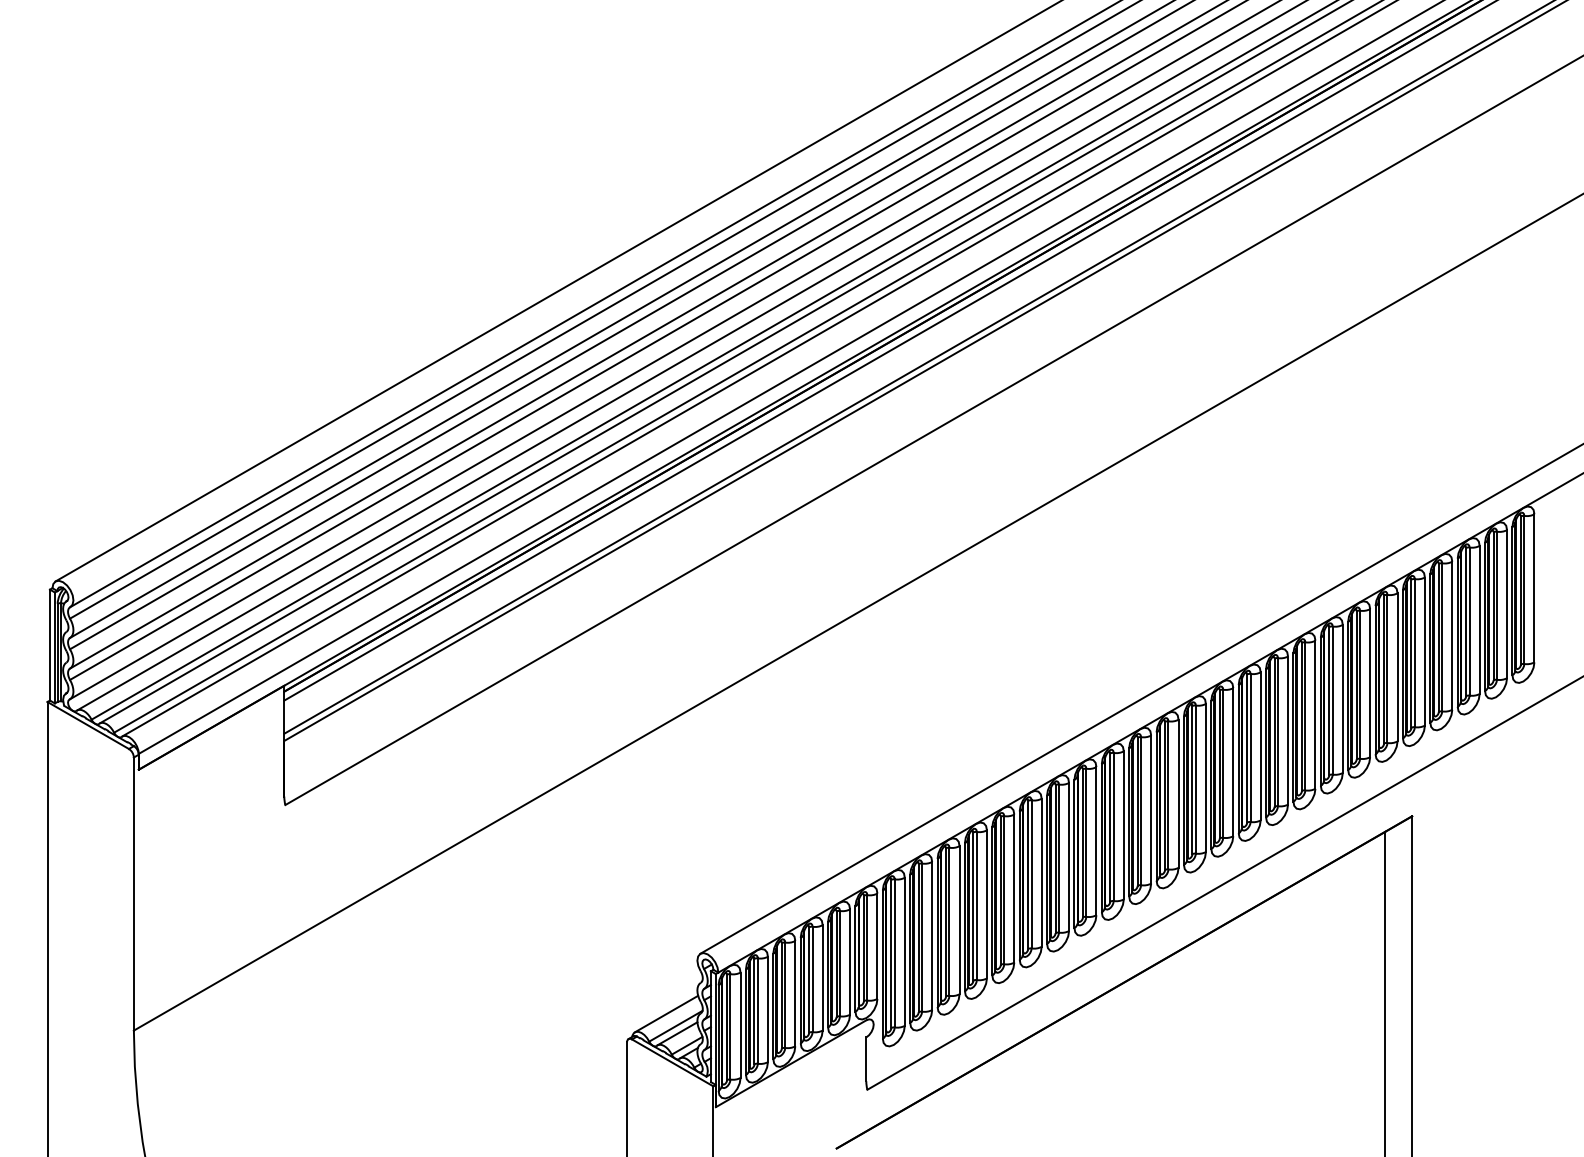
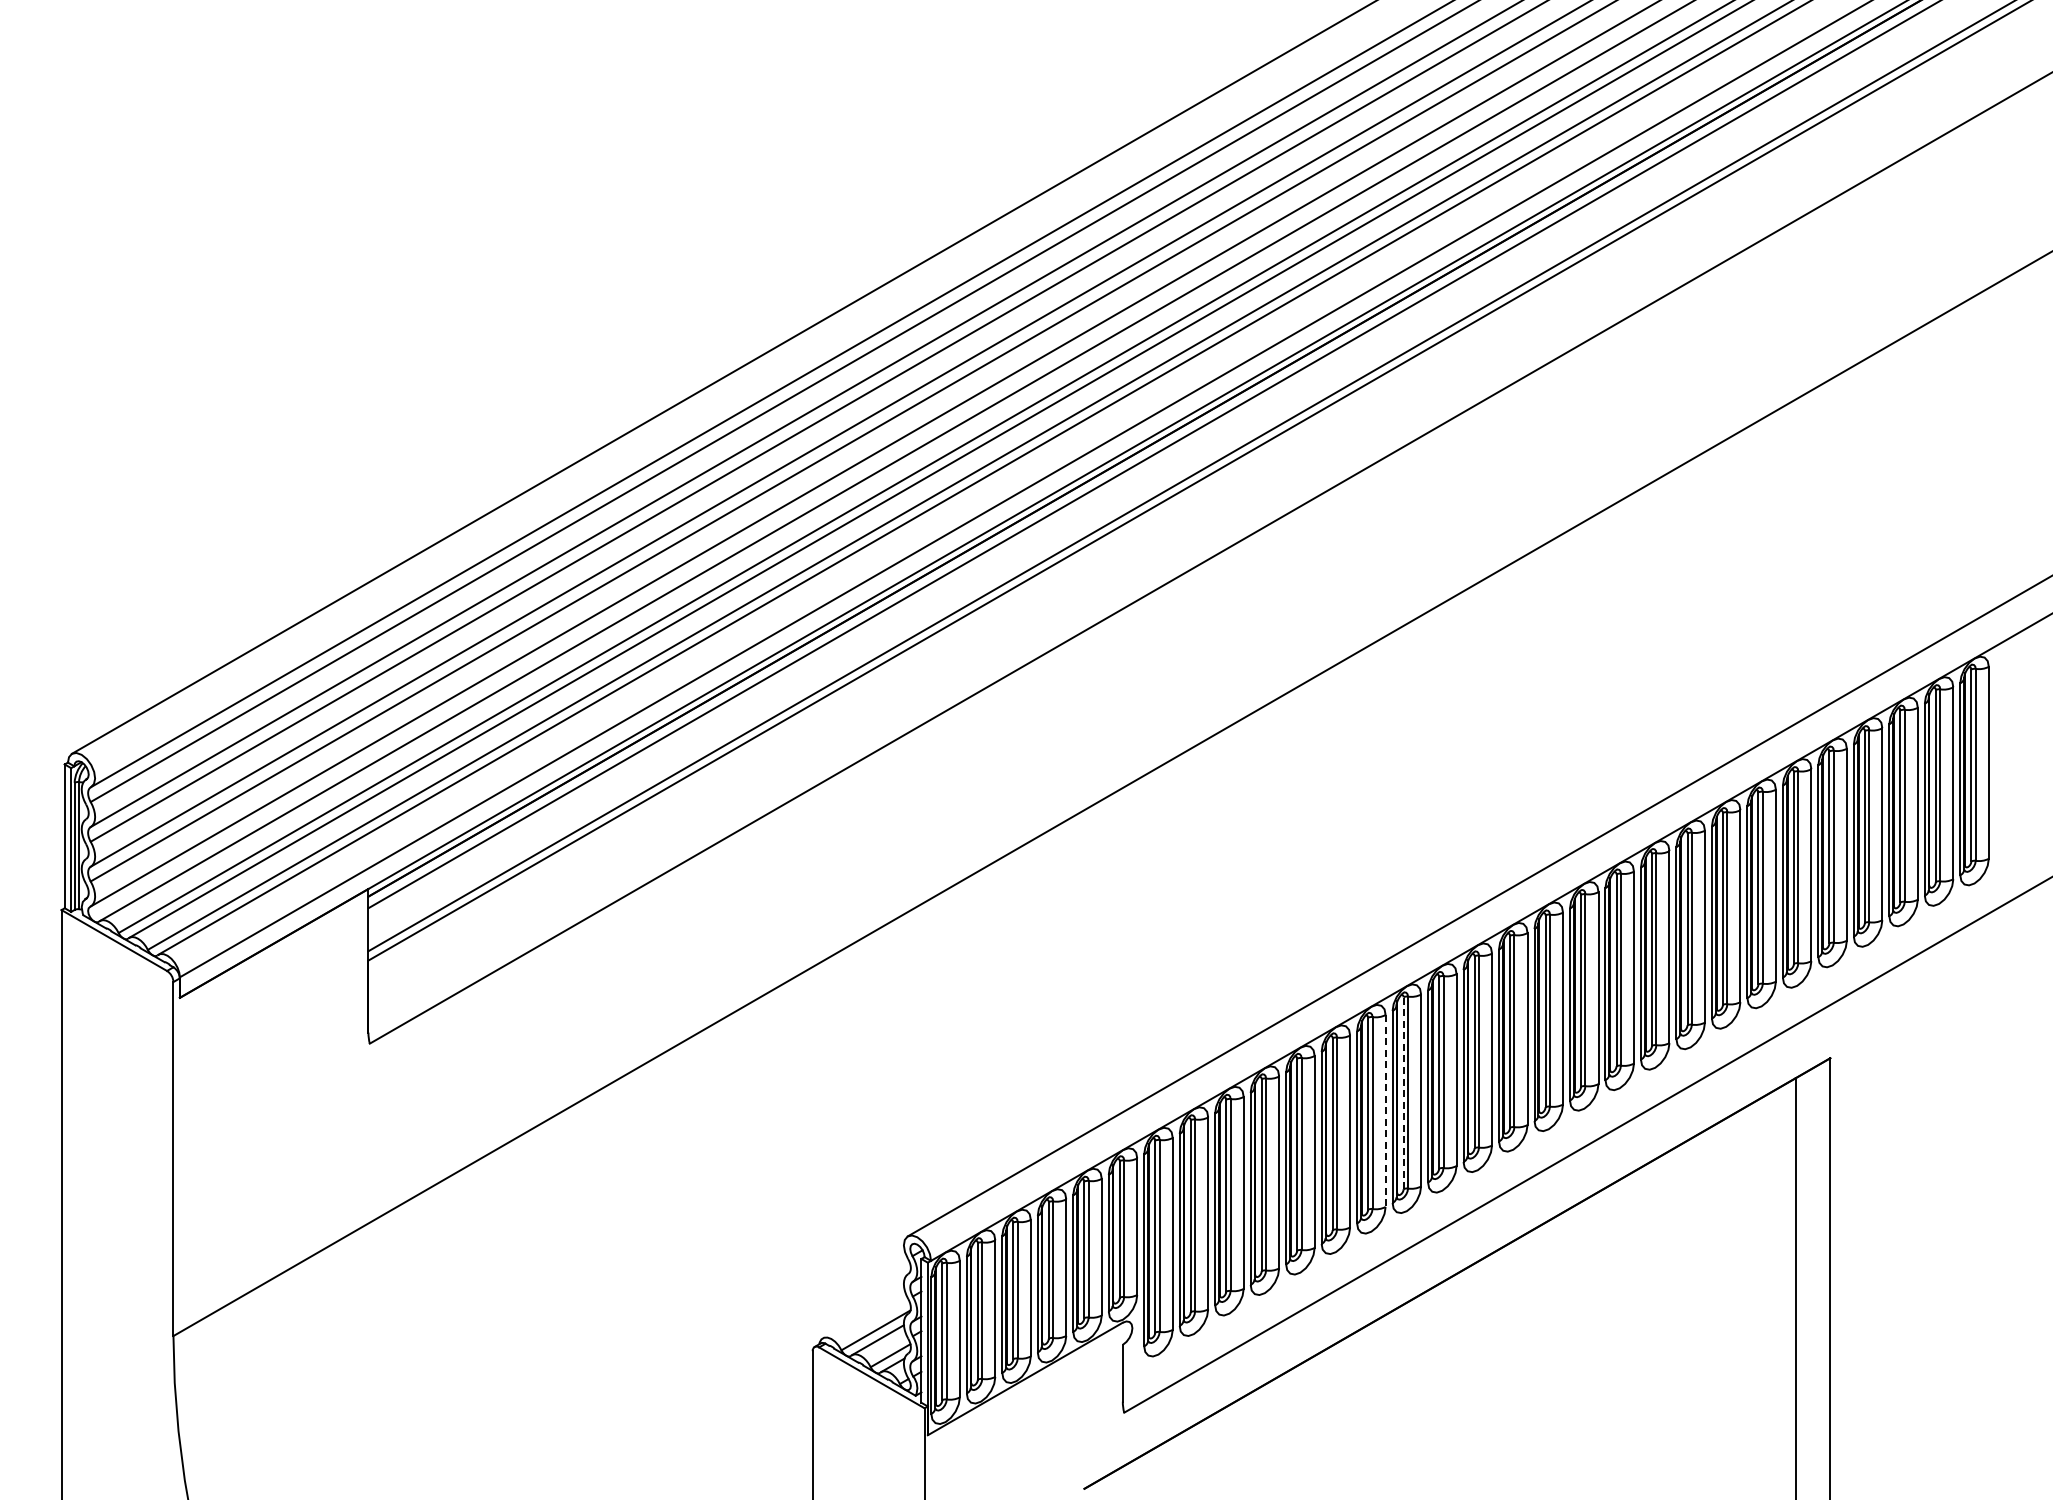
line: (1082, 843) -> (1403, 1093), solid -> dashed
line: (1068, 857) -> (1385, 1111), solid -> dashed
line: (666, 1014) -> (863, 1314), removed

